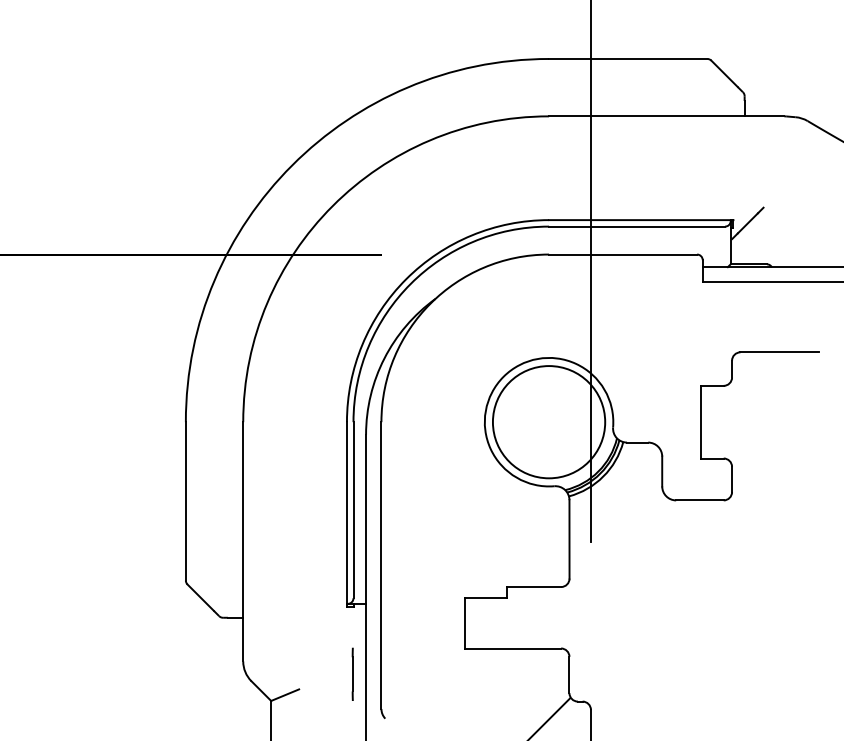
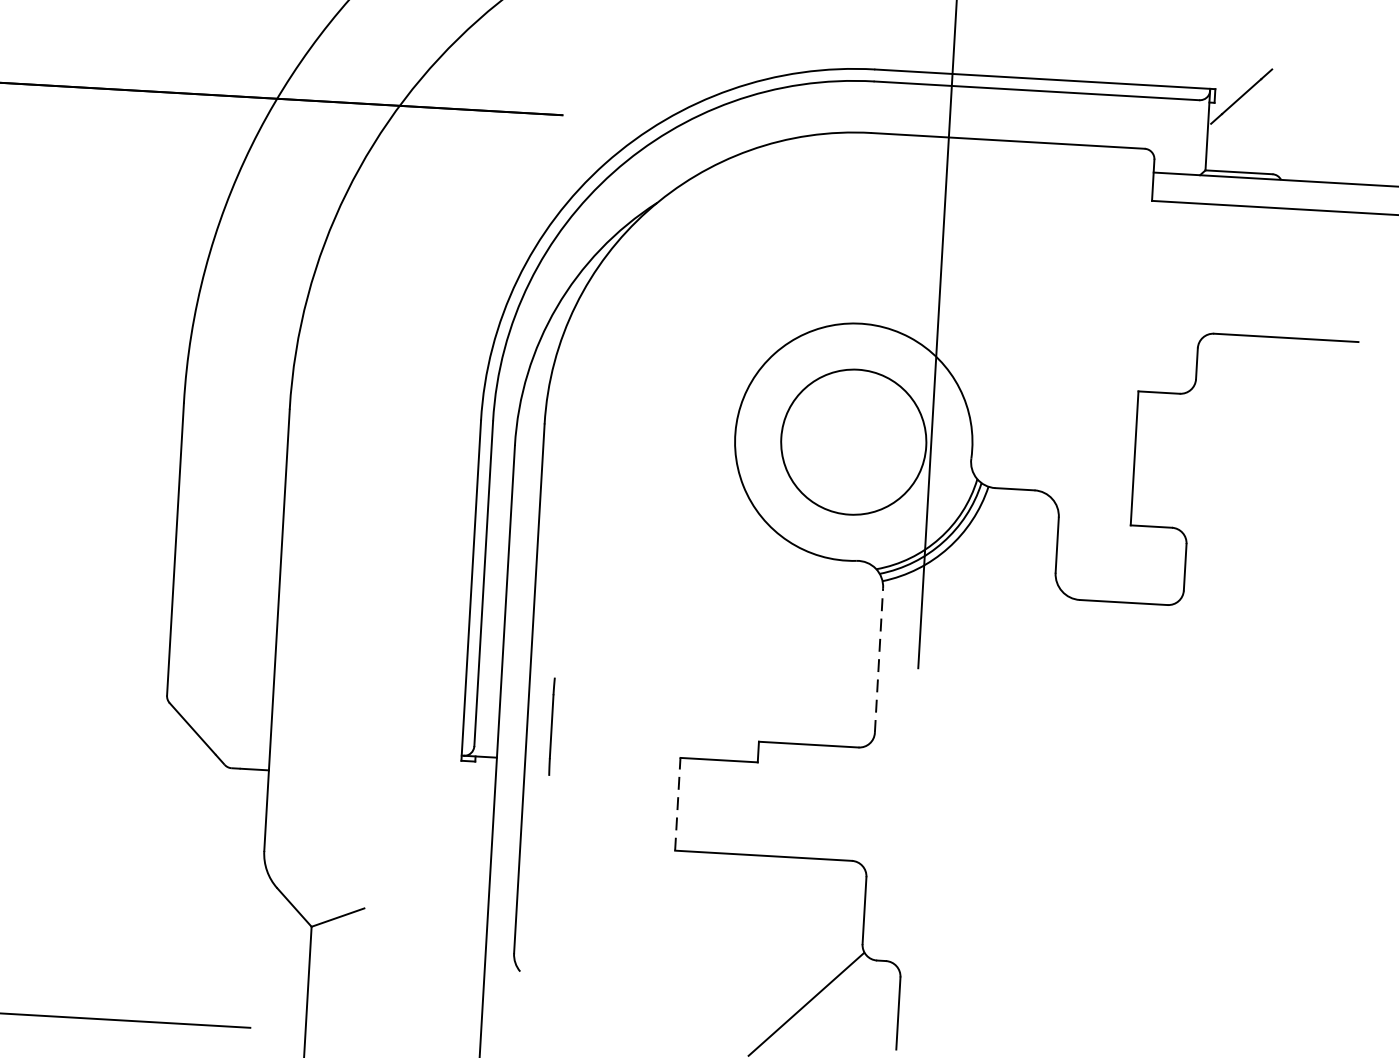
circle: (548, 422) -> (852, 442), size x0.7
line: (569, 538) -> (879, 658), solid -> dashed
line: (465, 622) -> (678, 802), solid -> dashed
line: (352, 673) -> (551, 725), moved

